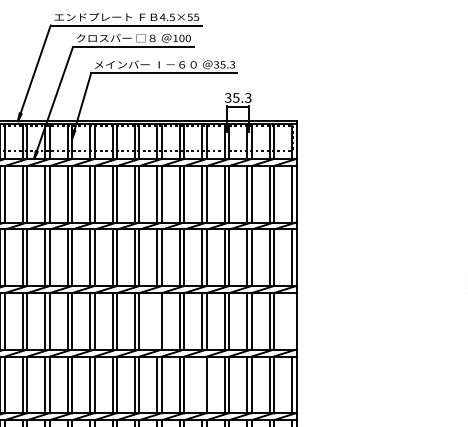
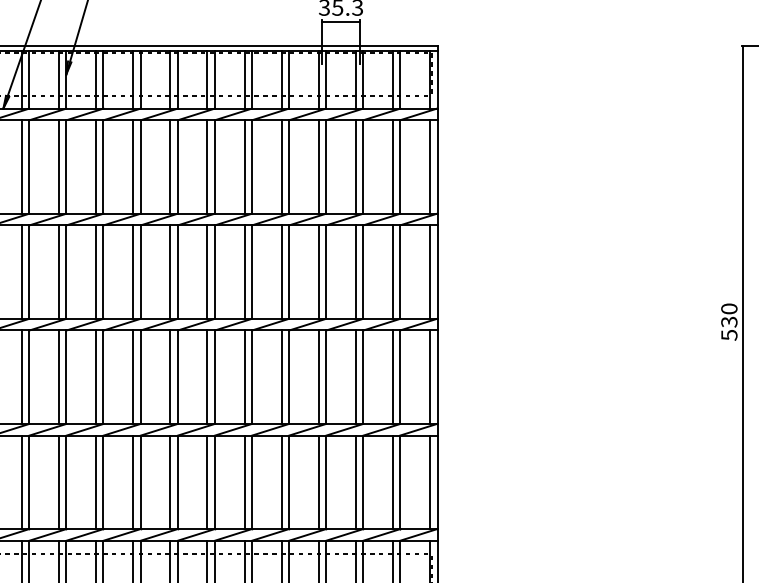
line: (157, 321) -> (207, 377), added
line: (292, 321) -> (430, 377), added
line: (202, 384) -> (281, 481), added

